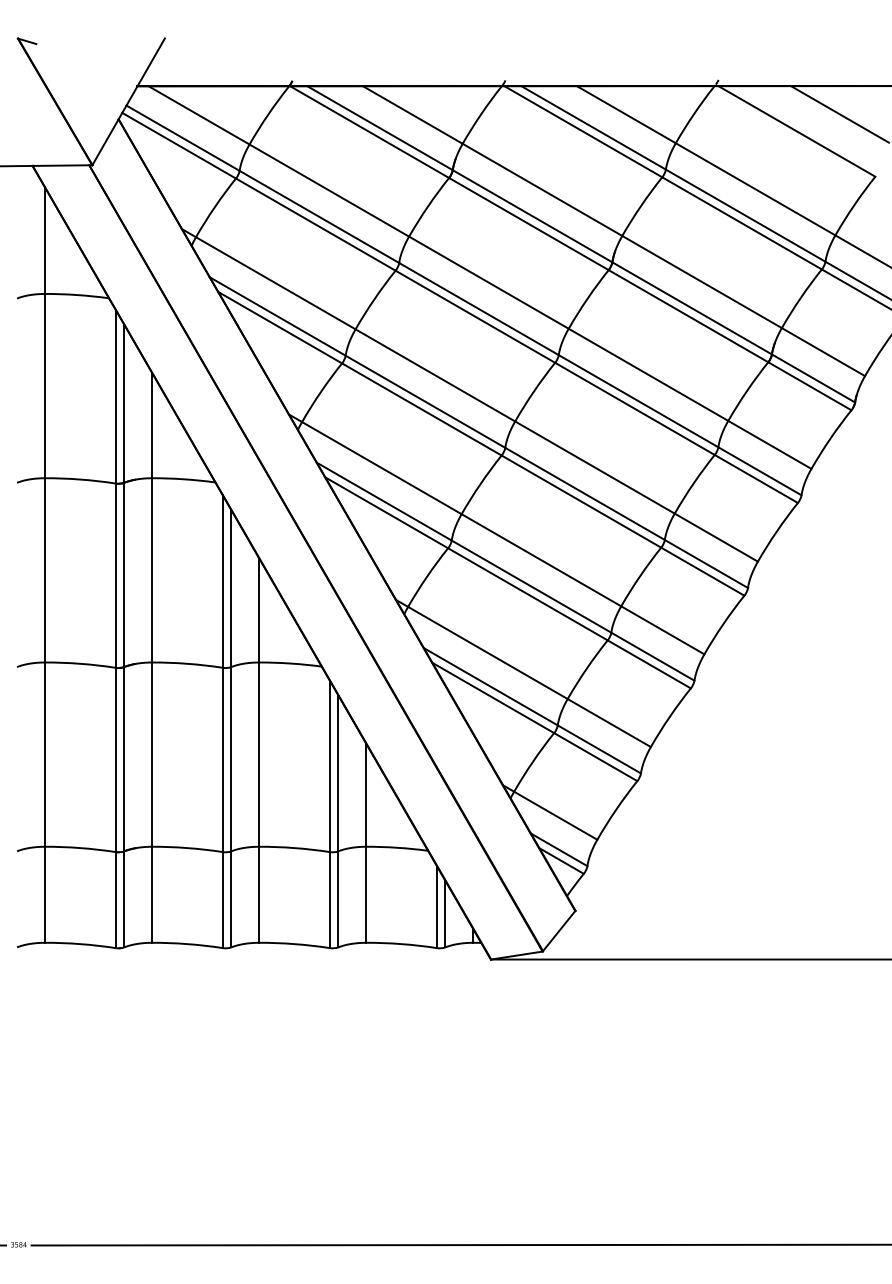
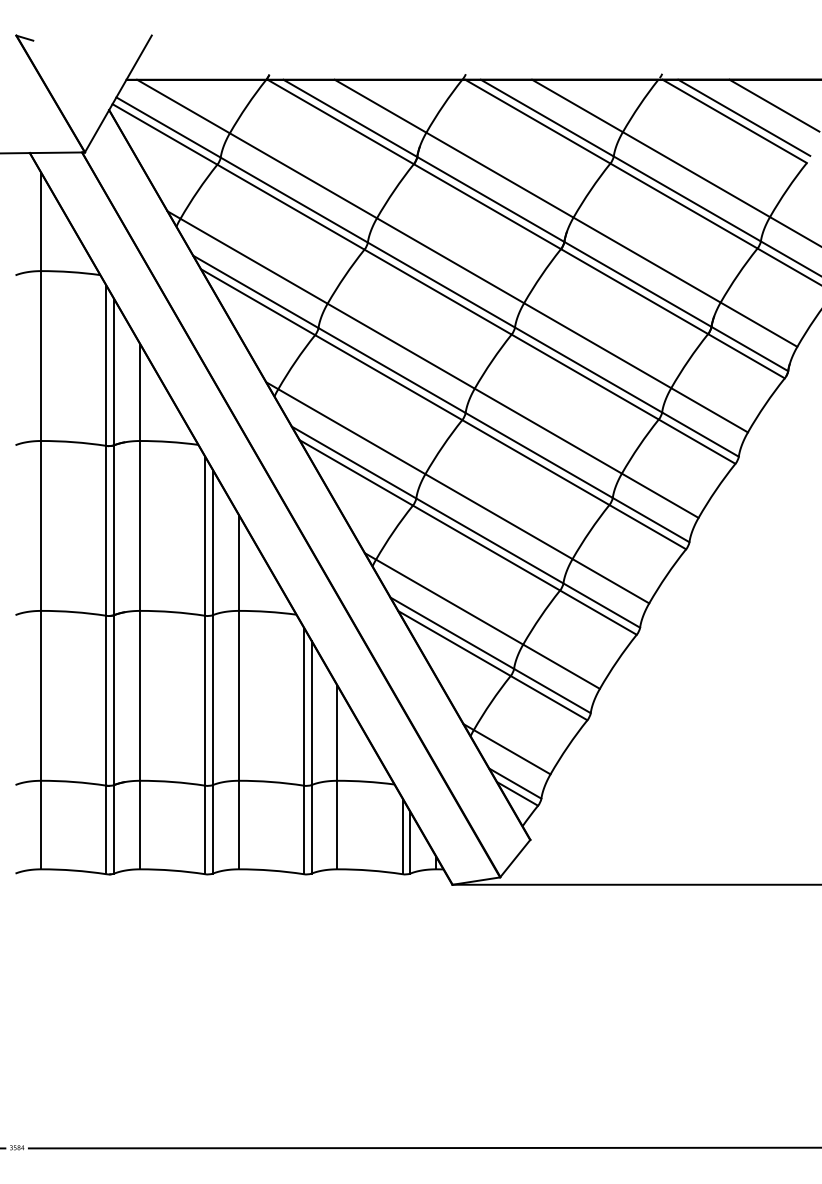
line: (807, 127) -> (744, 117), added

